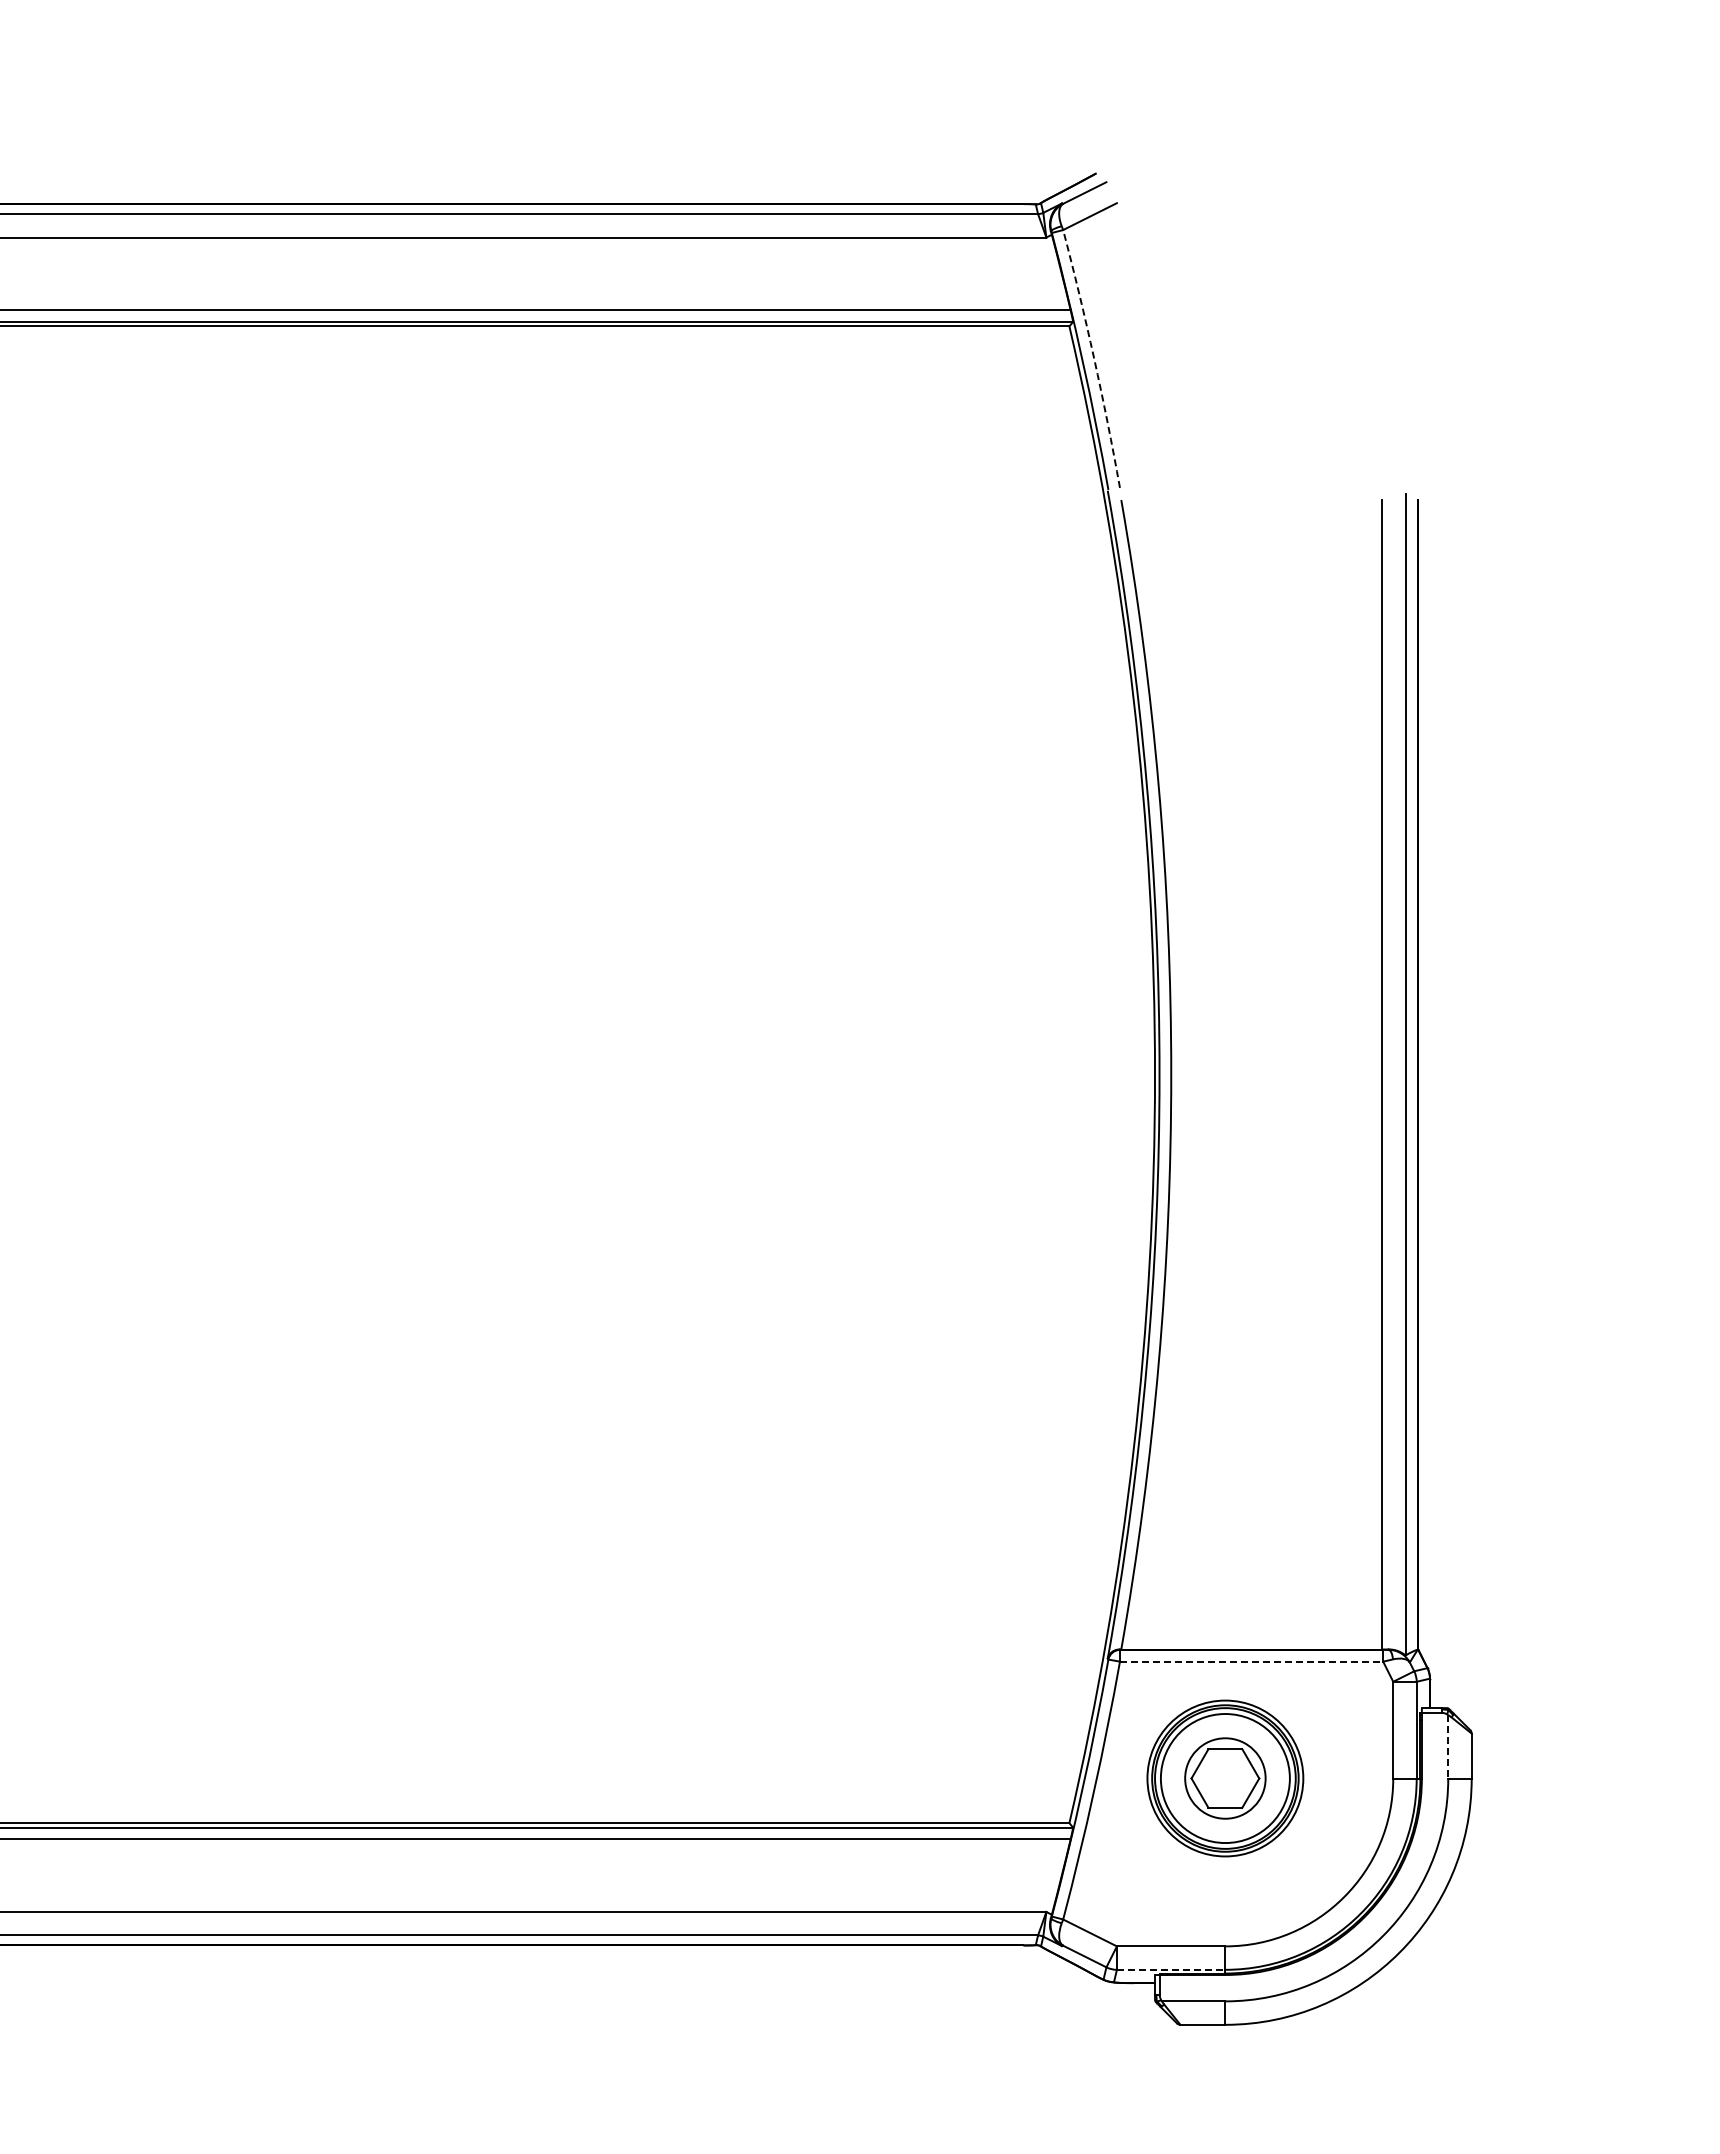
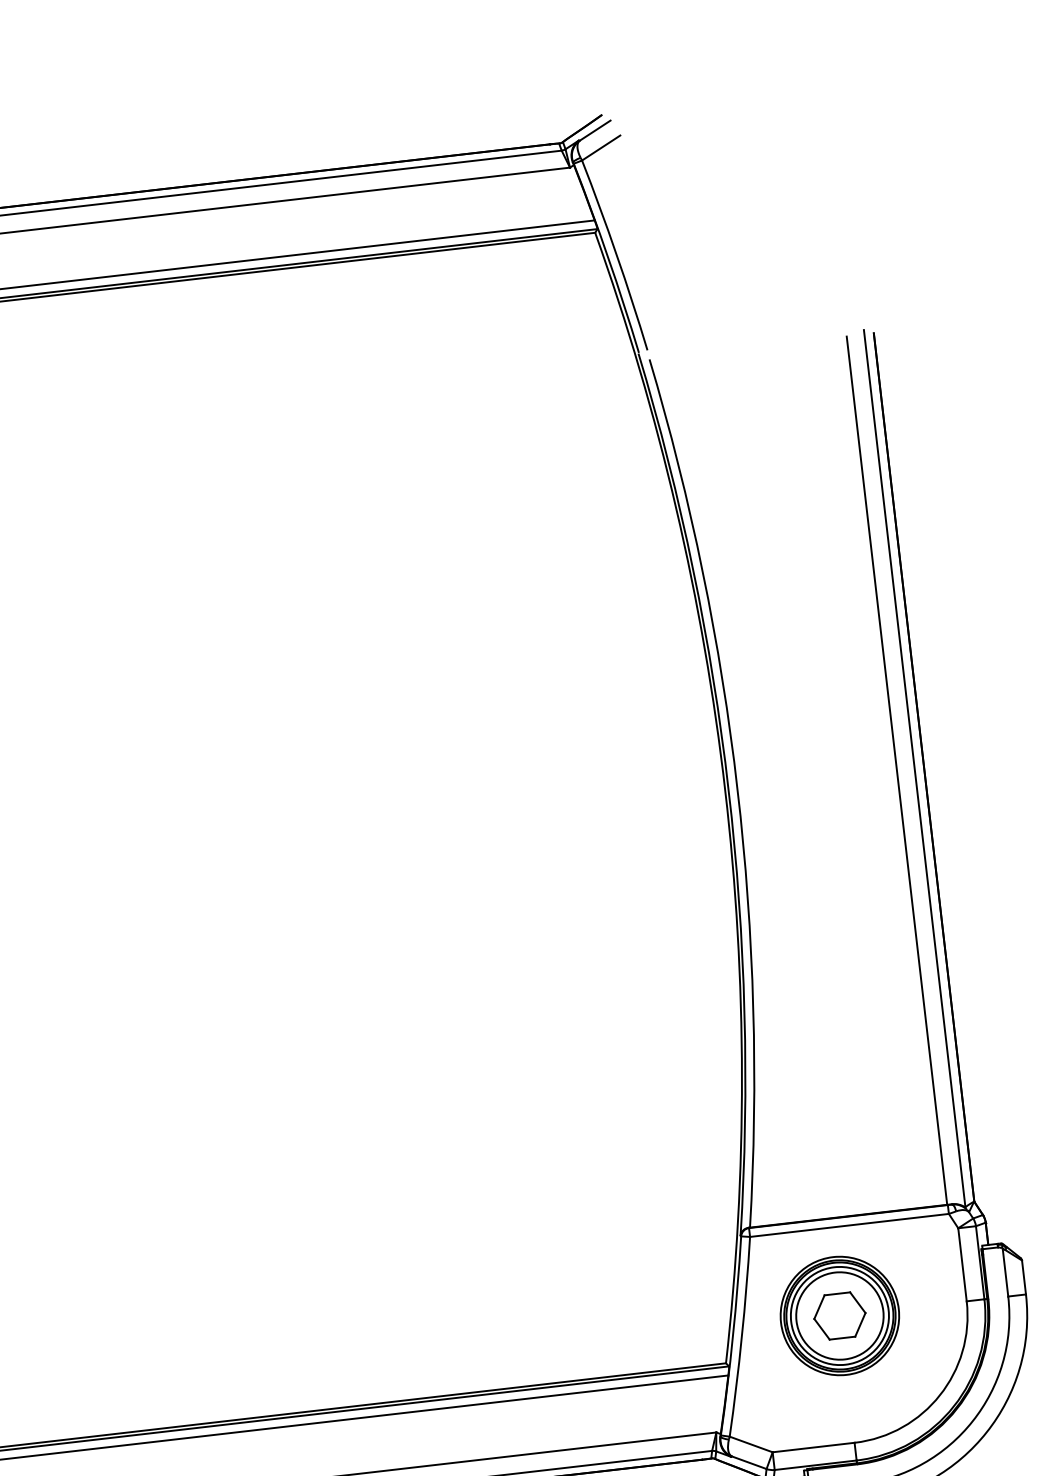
arc: (1094, 358) -> (616, 254), dashed -> solid
line: (1251, 1661) -> (849, 1225), dashed -> solid
line: (1448, 1746) -> (1005, 1272), dashed -> solid
circle: (1224, 1778) -> (839, 1316), size x1.43
line: (1171, 1969) -> (815, 1464), dashed -> solid

